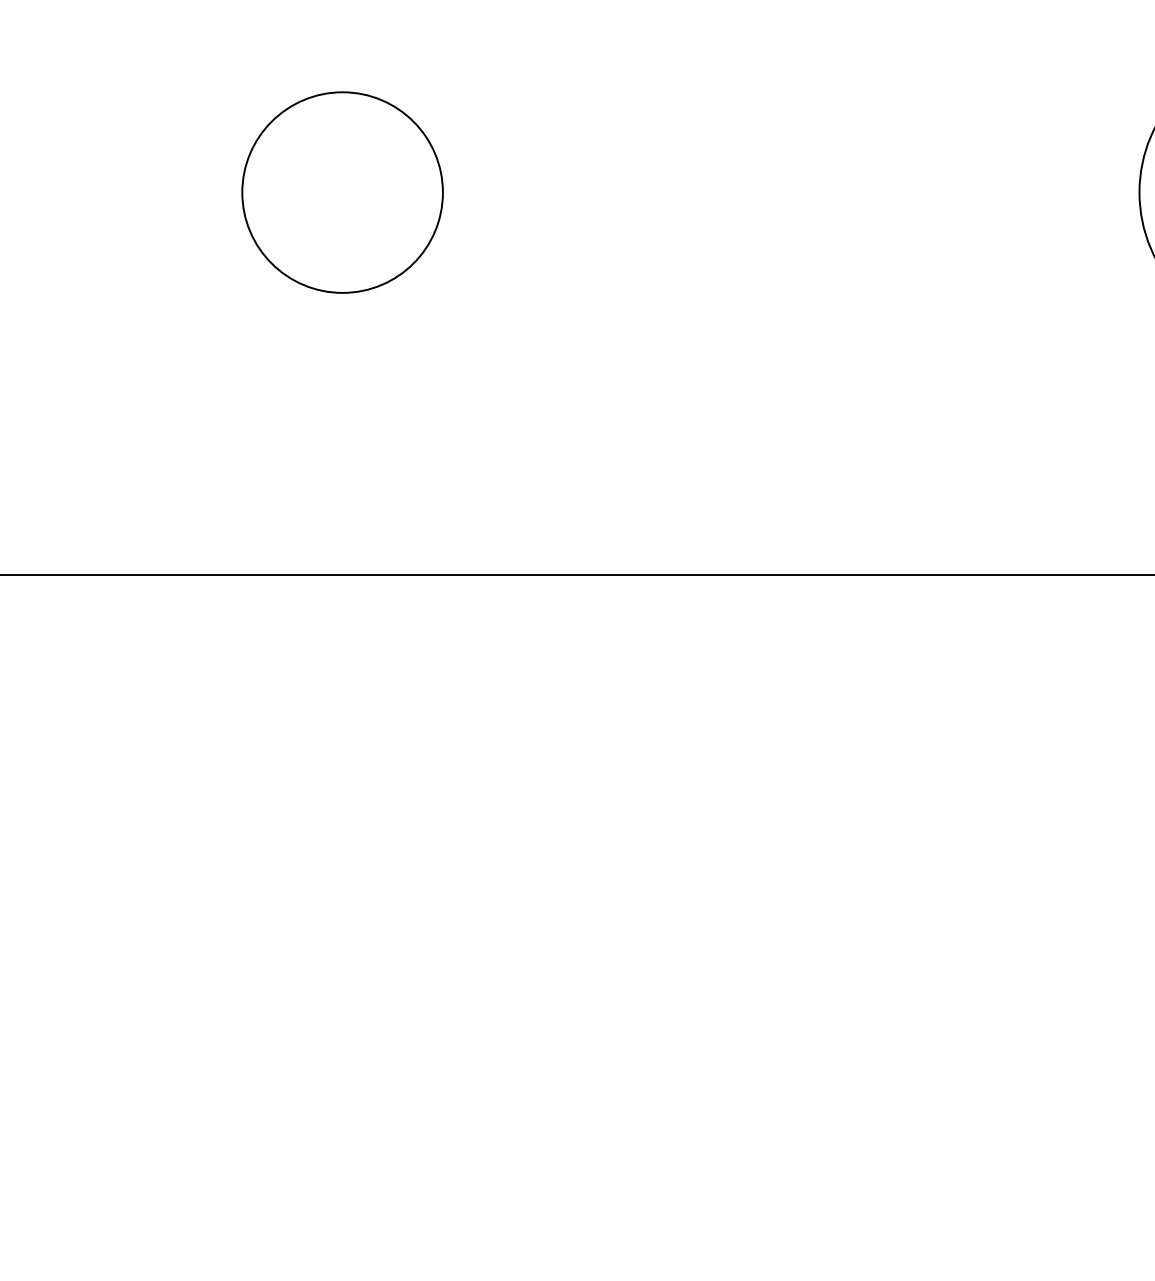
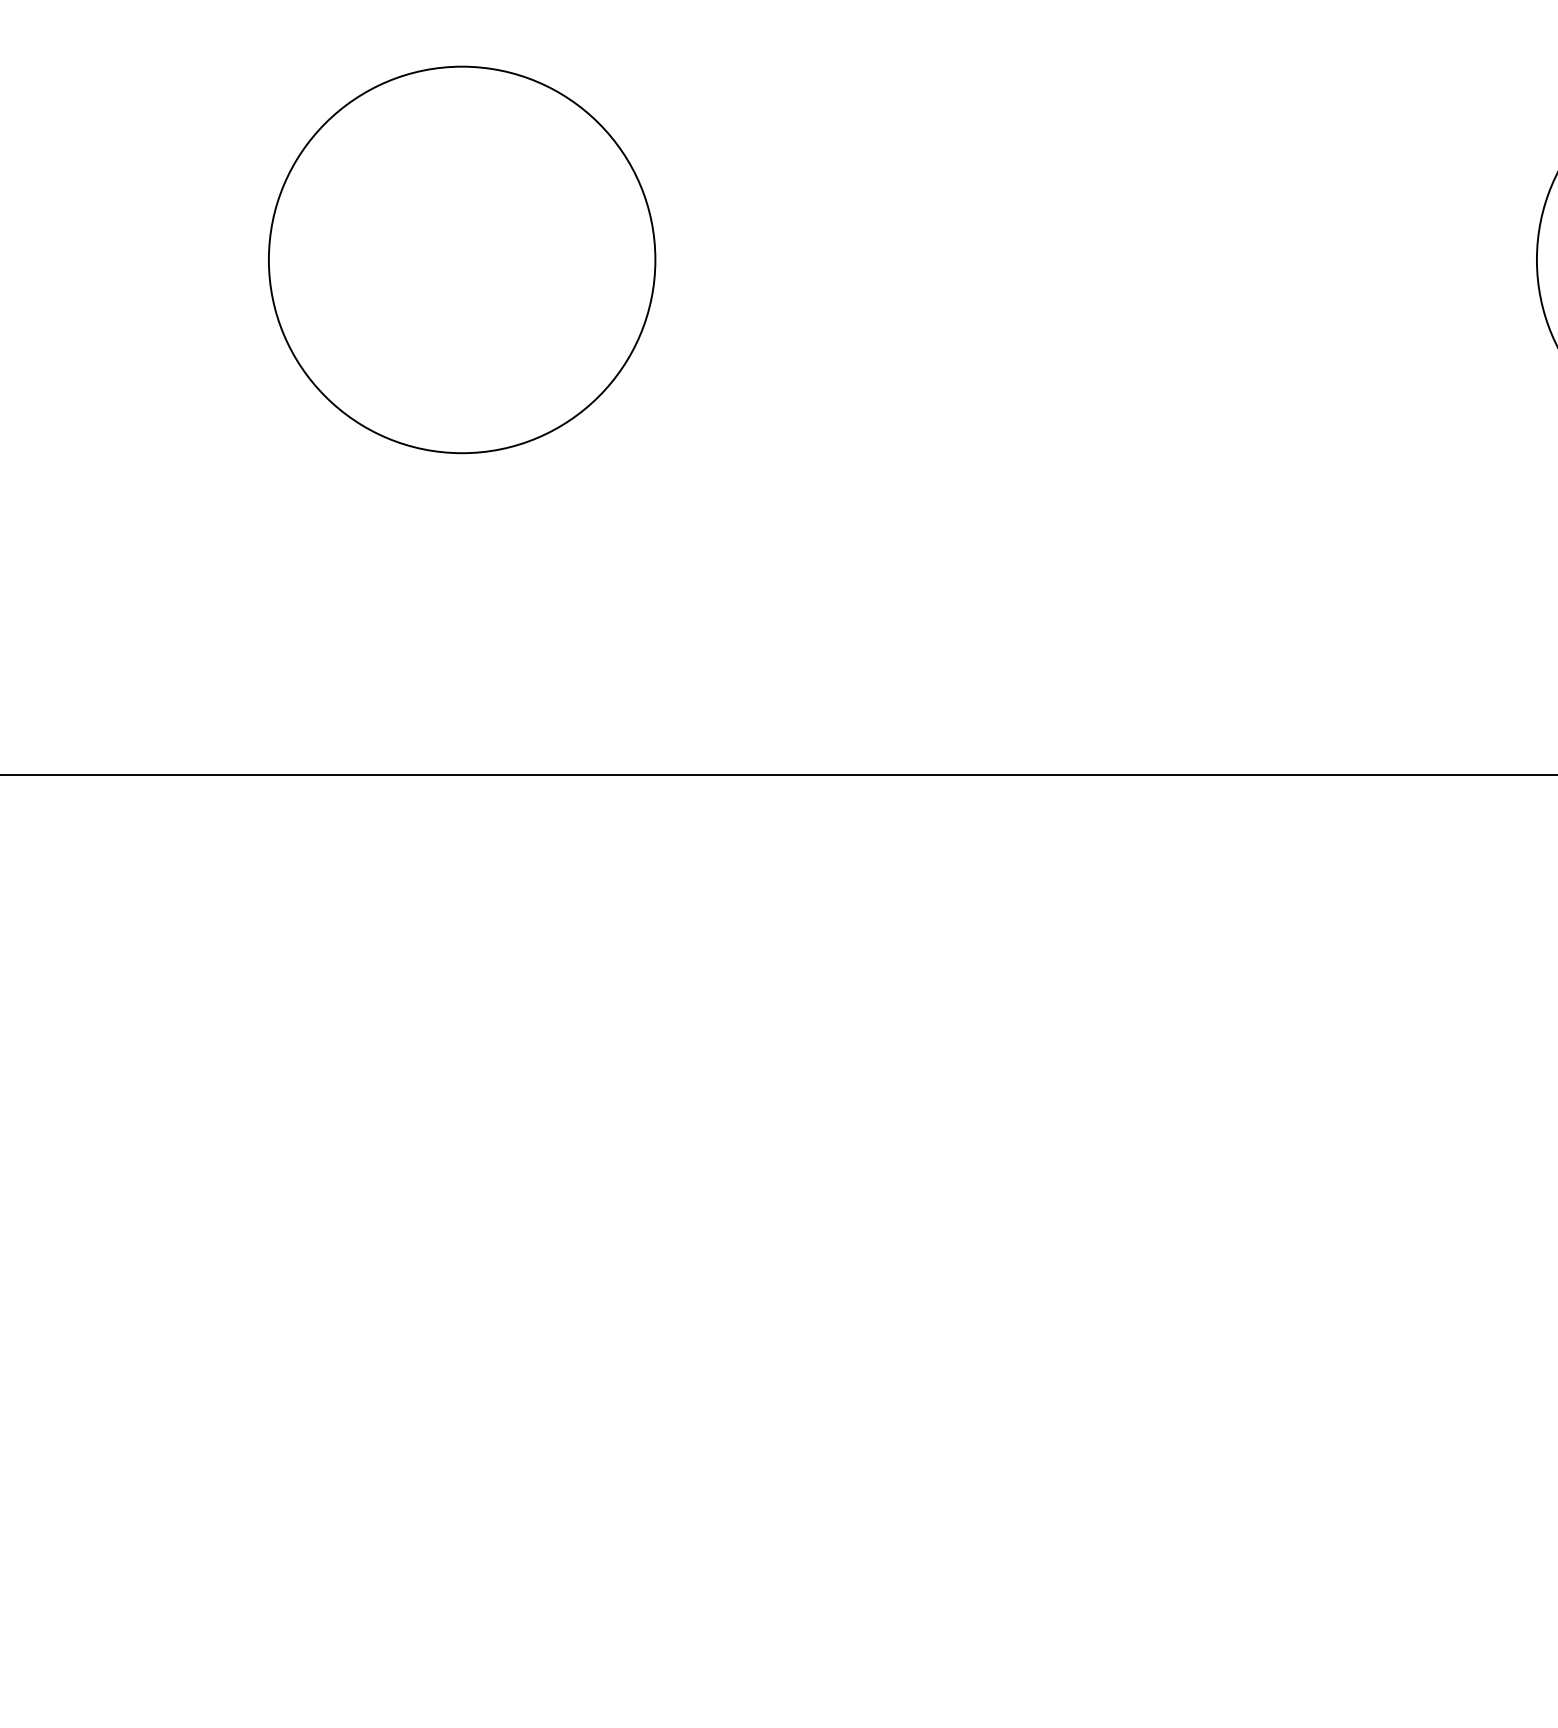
circle: (342, 192) -> (462, 259), size x1.43

